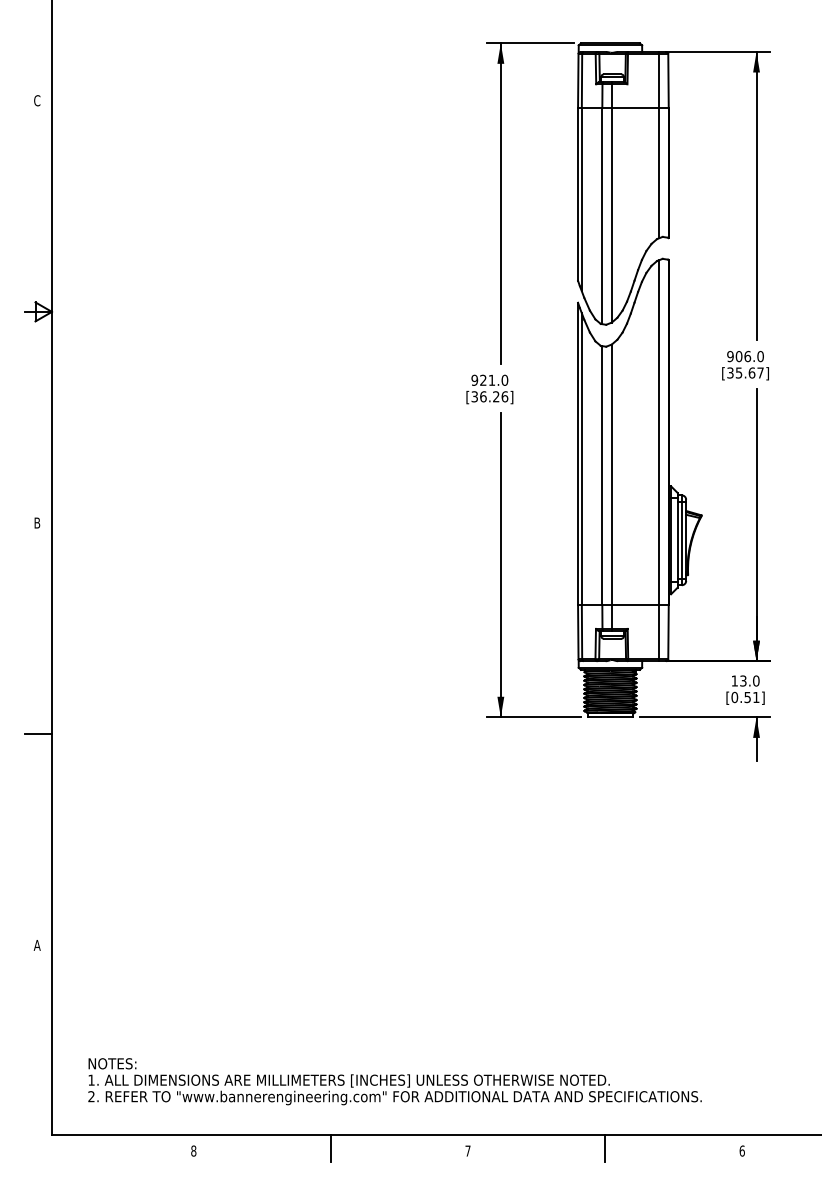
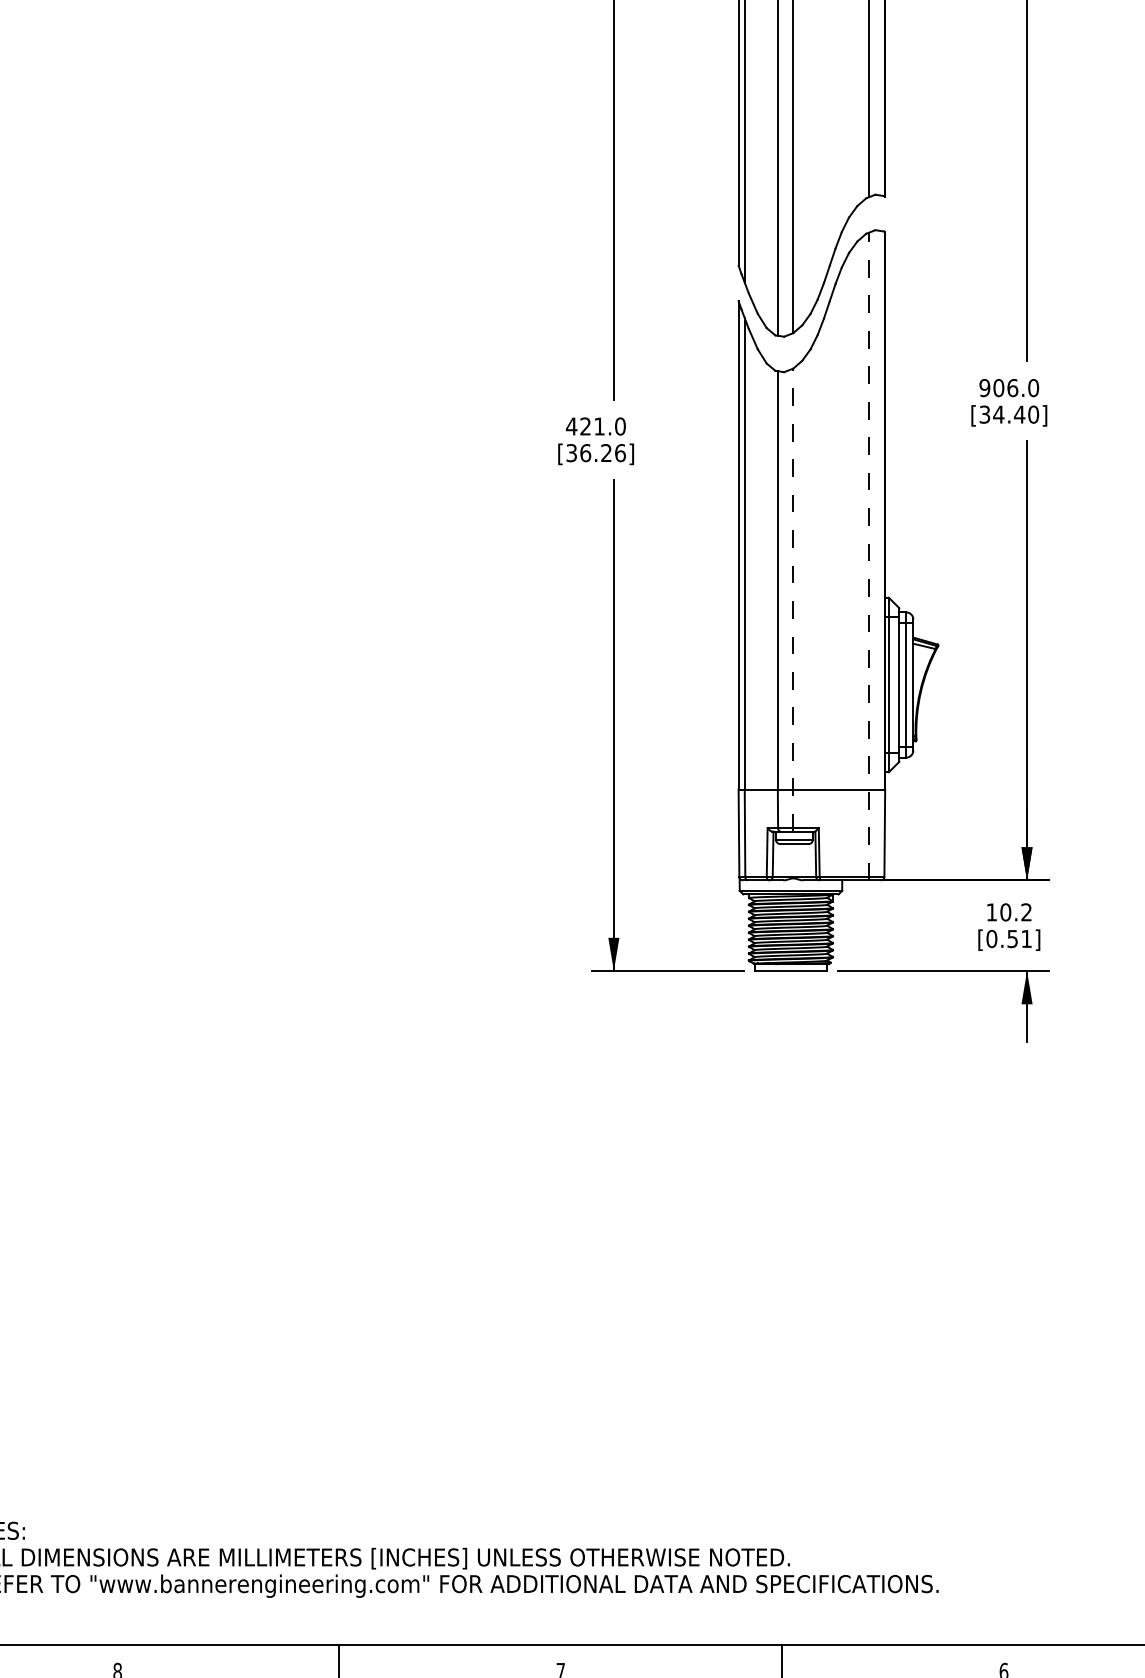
text: (749, 372) -> (1015, 413), [35.67] -> [34.40]
text: (474, 379) -> (571, 425), 921.0 -> 421.0
line: (659, 460) -> (870, 556), solid -> dashed
line: (611, 487) -> (792, 599), solid -> dashed
text: (749, 680) -> (1015, 911), 13.0 -> 10.2

